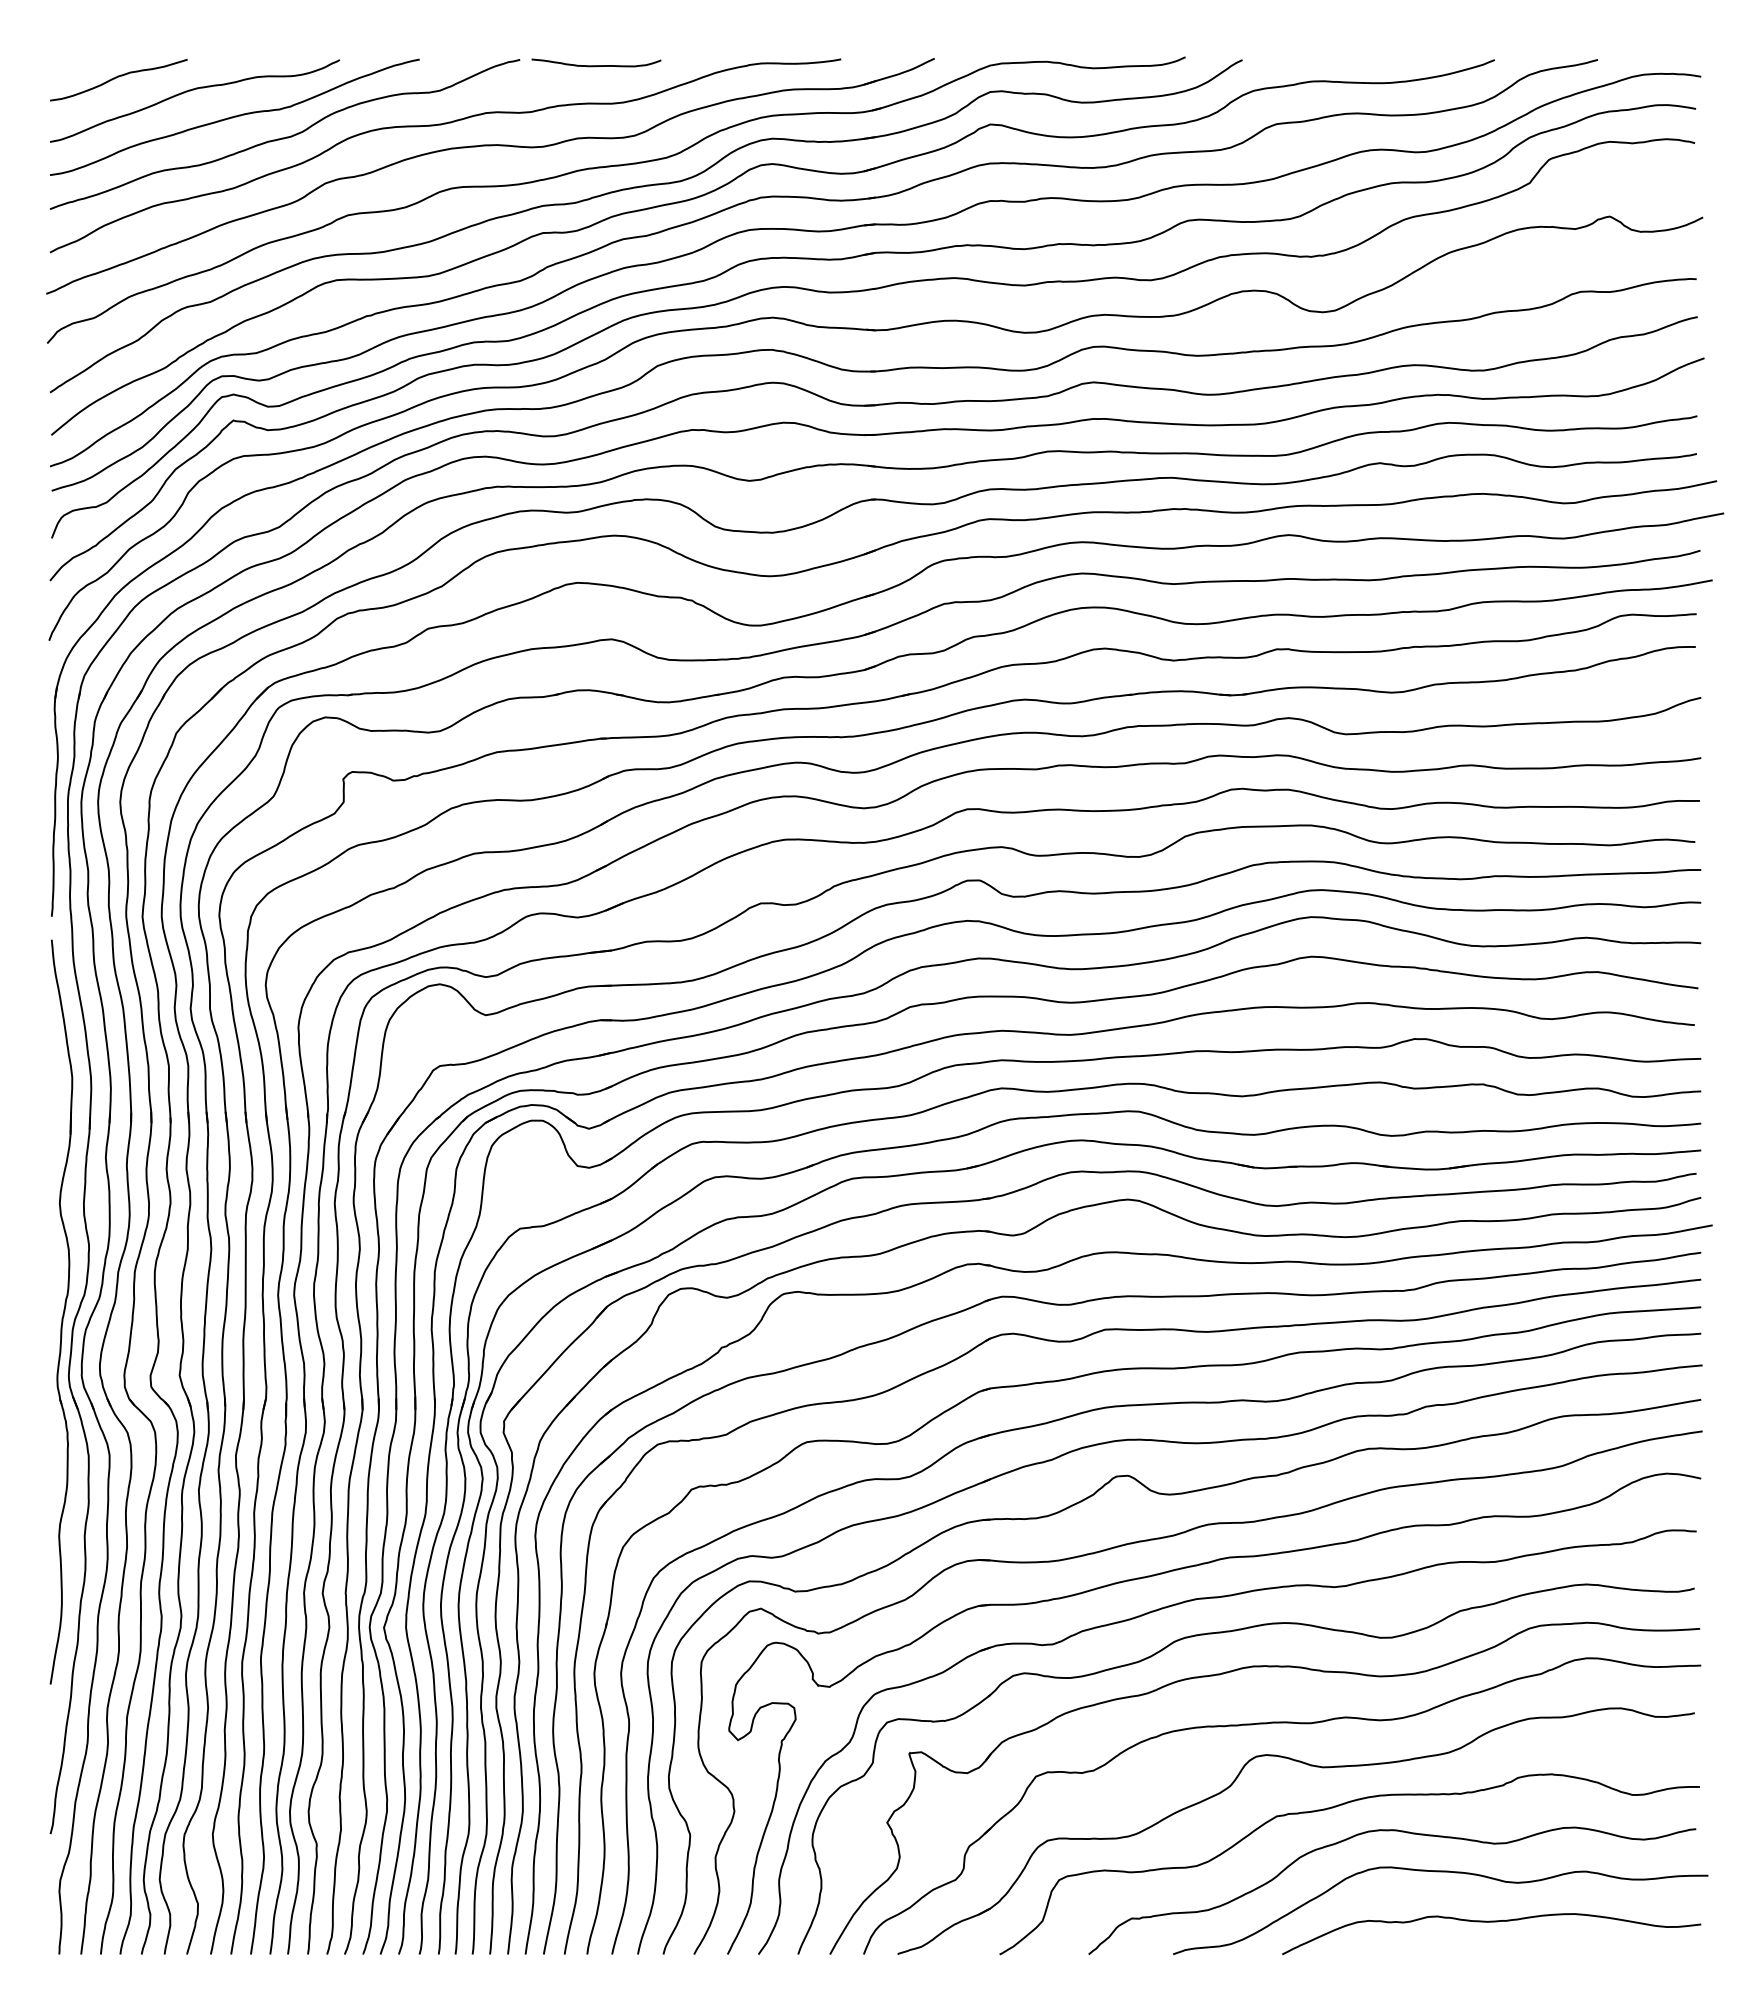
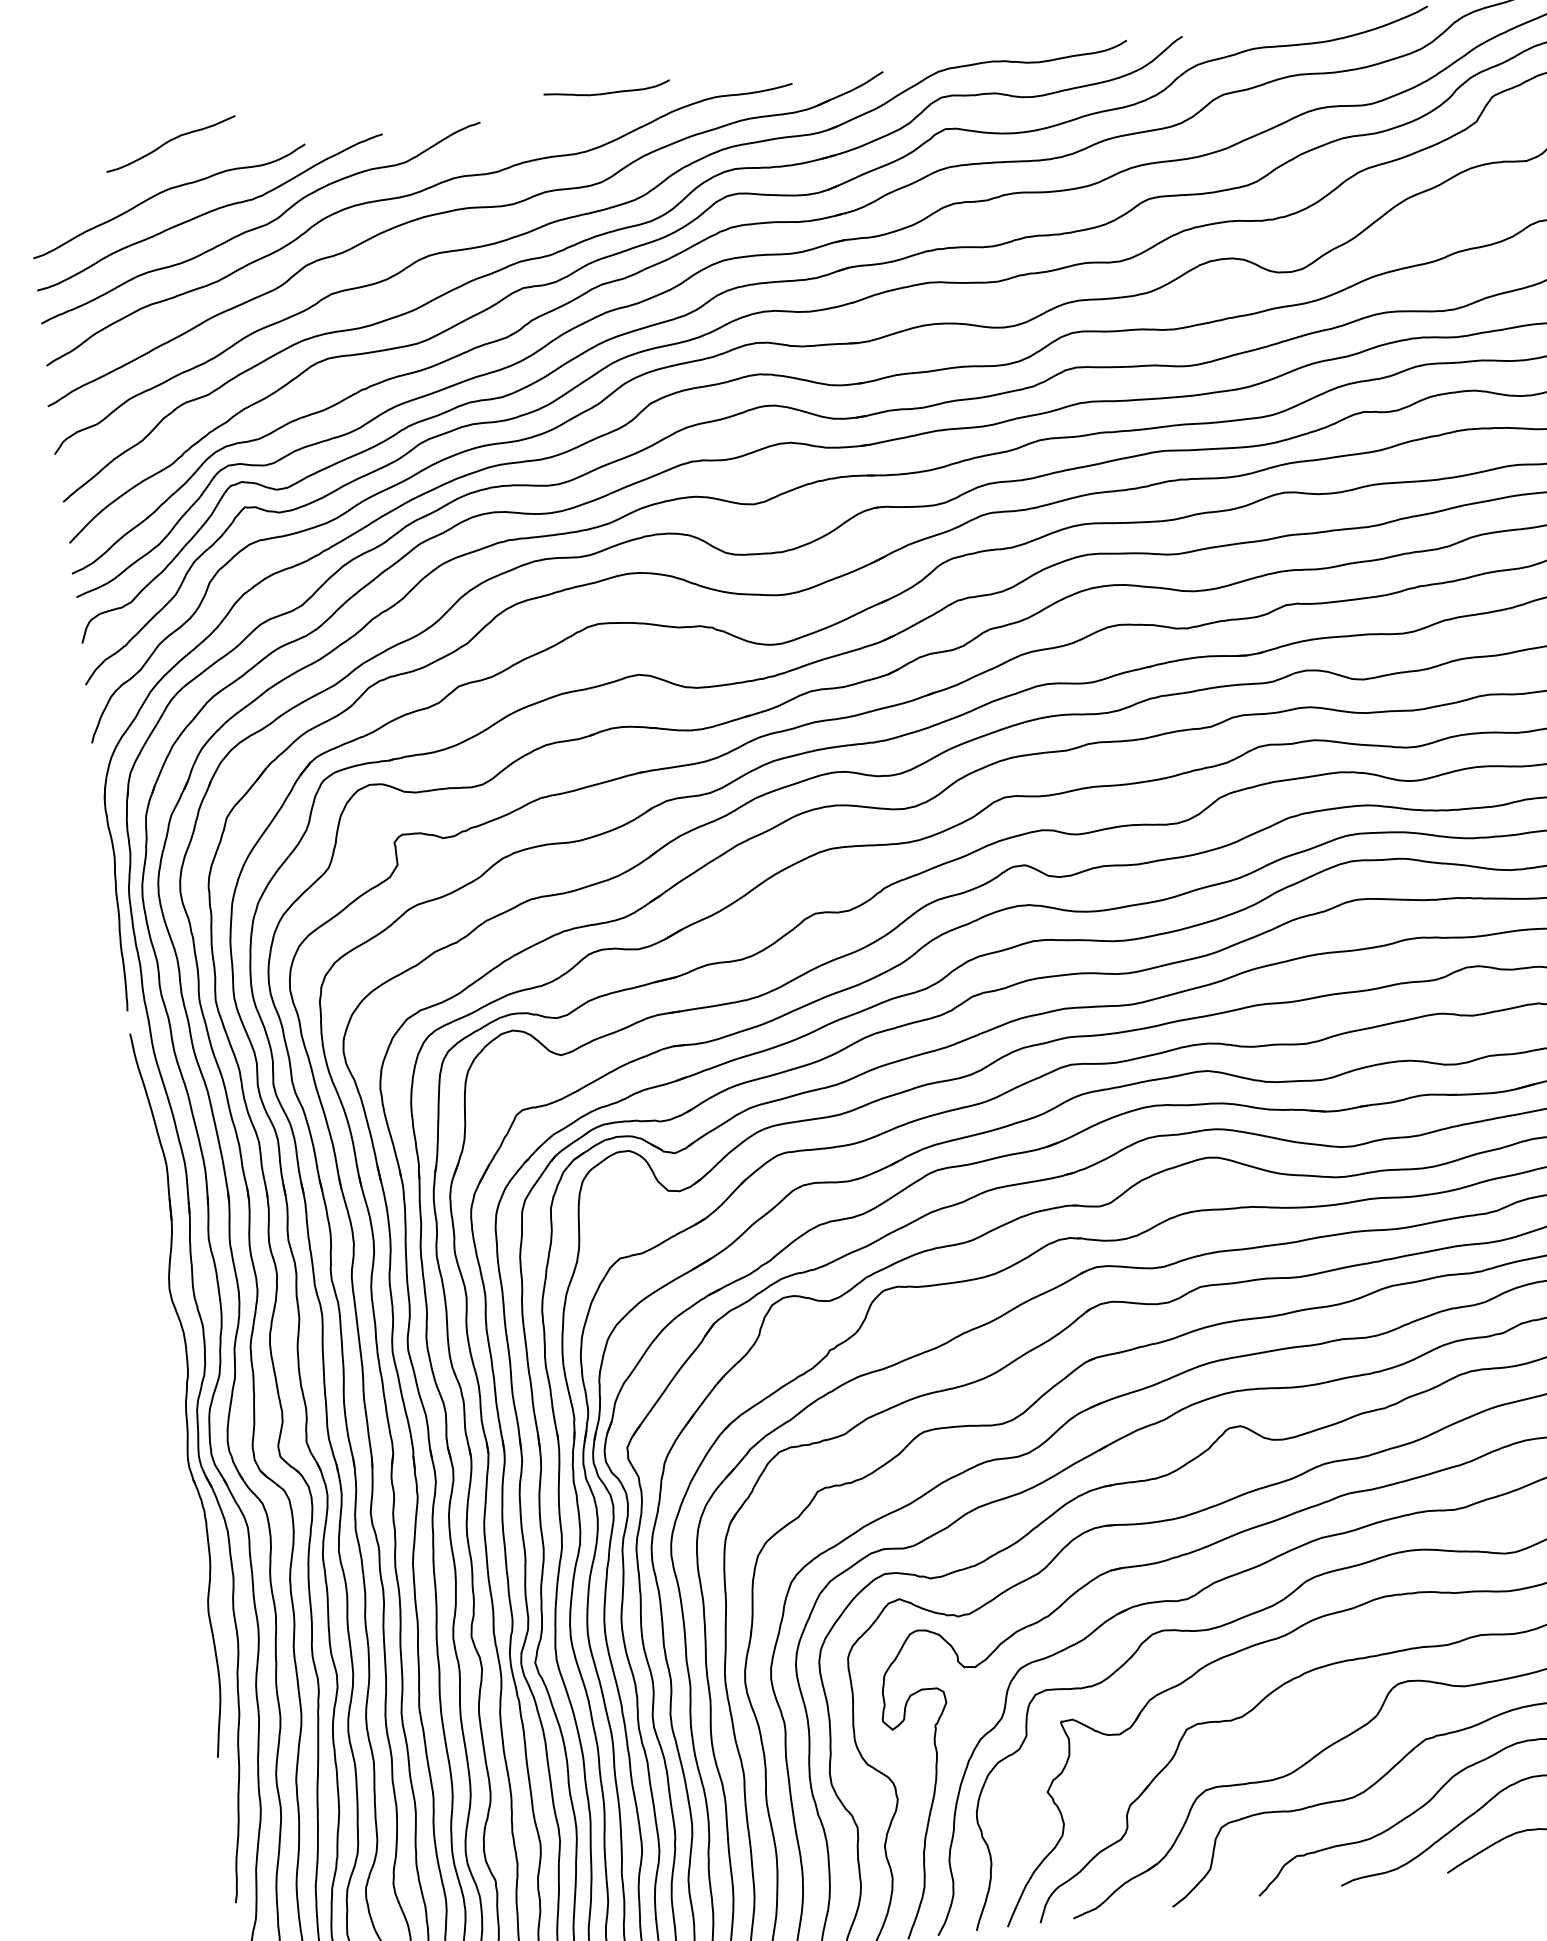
curve: (596, 65) -> (607, 92), moved
curve: (116, 78) -> (168, 142), moved

